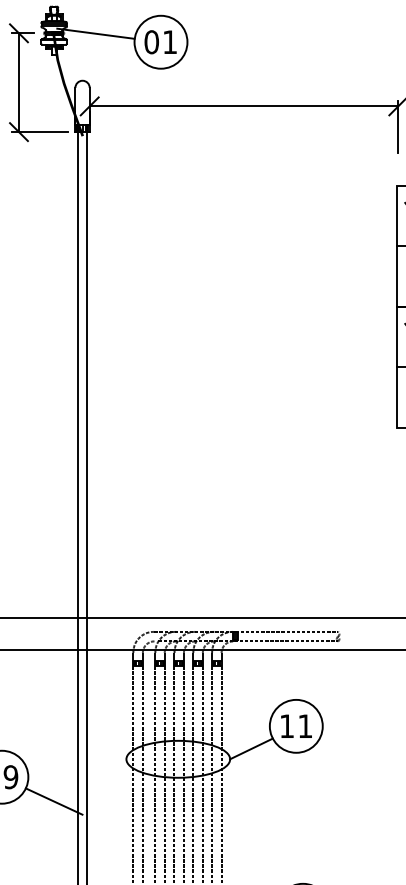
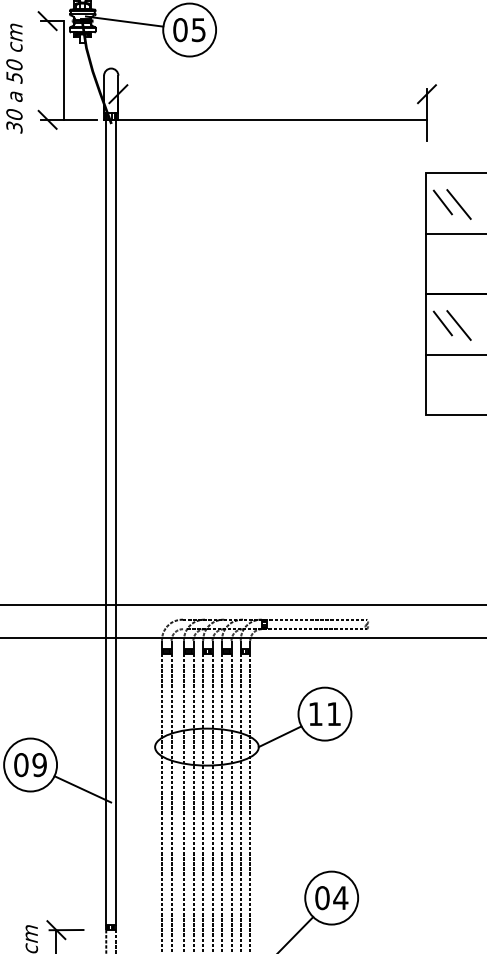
text: (169, 42) -> (198, 30), 01 -> 05
line: (18, 82) -> (63, 70), moved
line: (243, 106) -> (272, 120), moved

